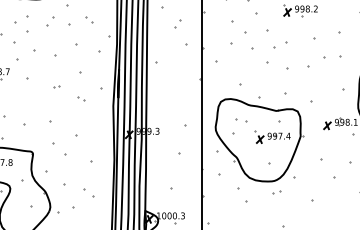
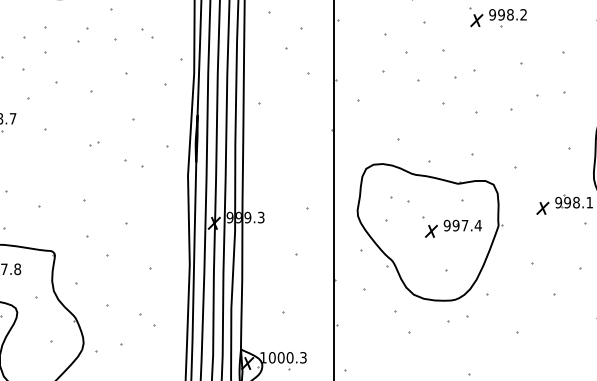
part: (177, 23) -> (294, 38), size x1.6
part: (81, 98) -> (135, 163), size x1.6
part: (276, 192) -> (458, 318), size x1.6

